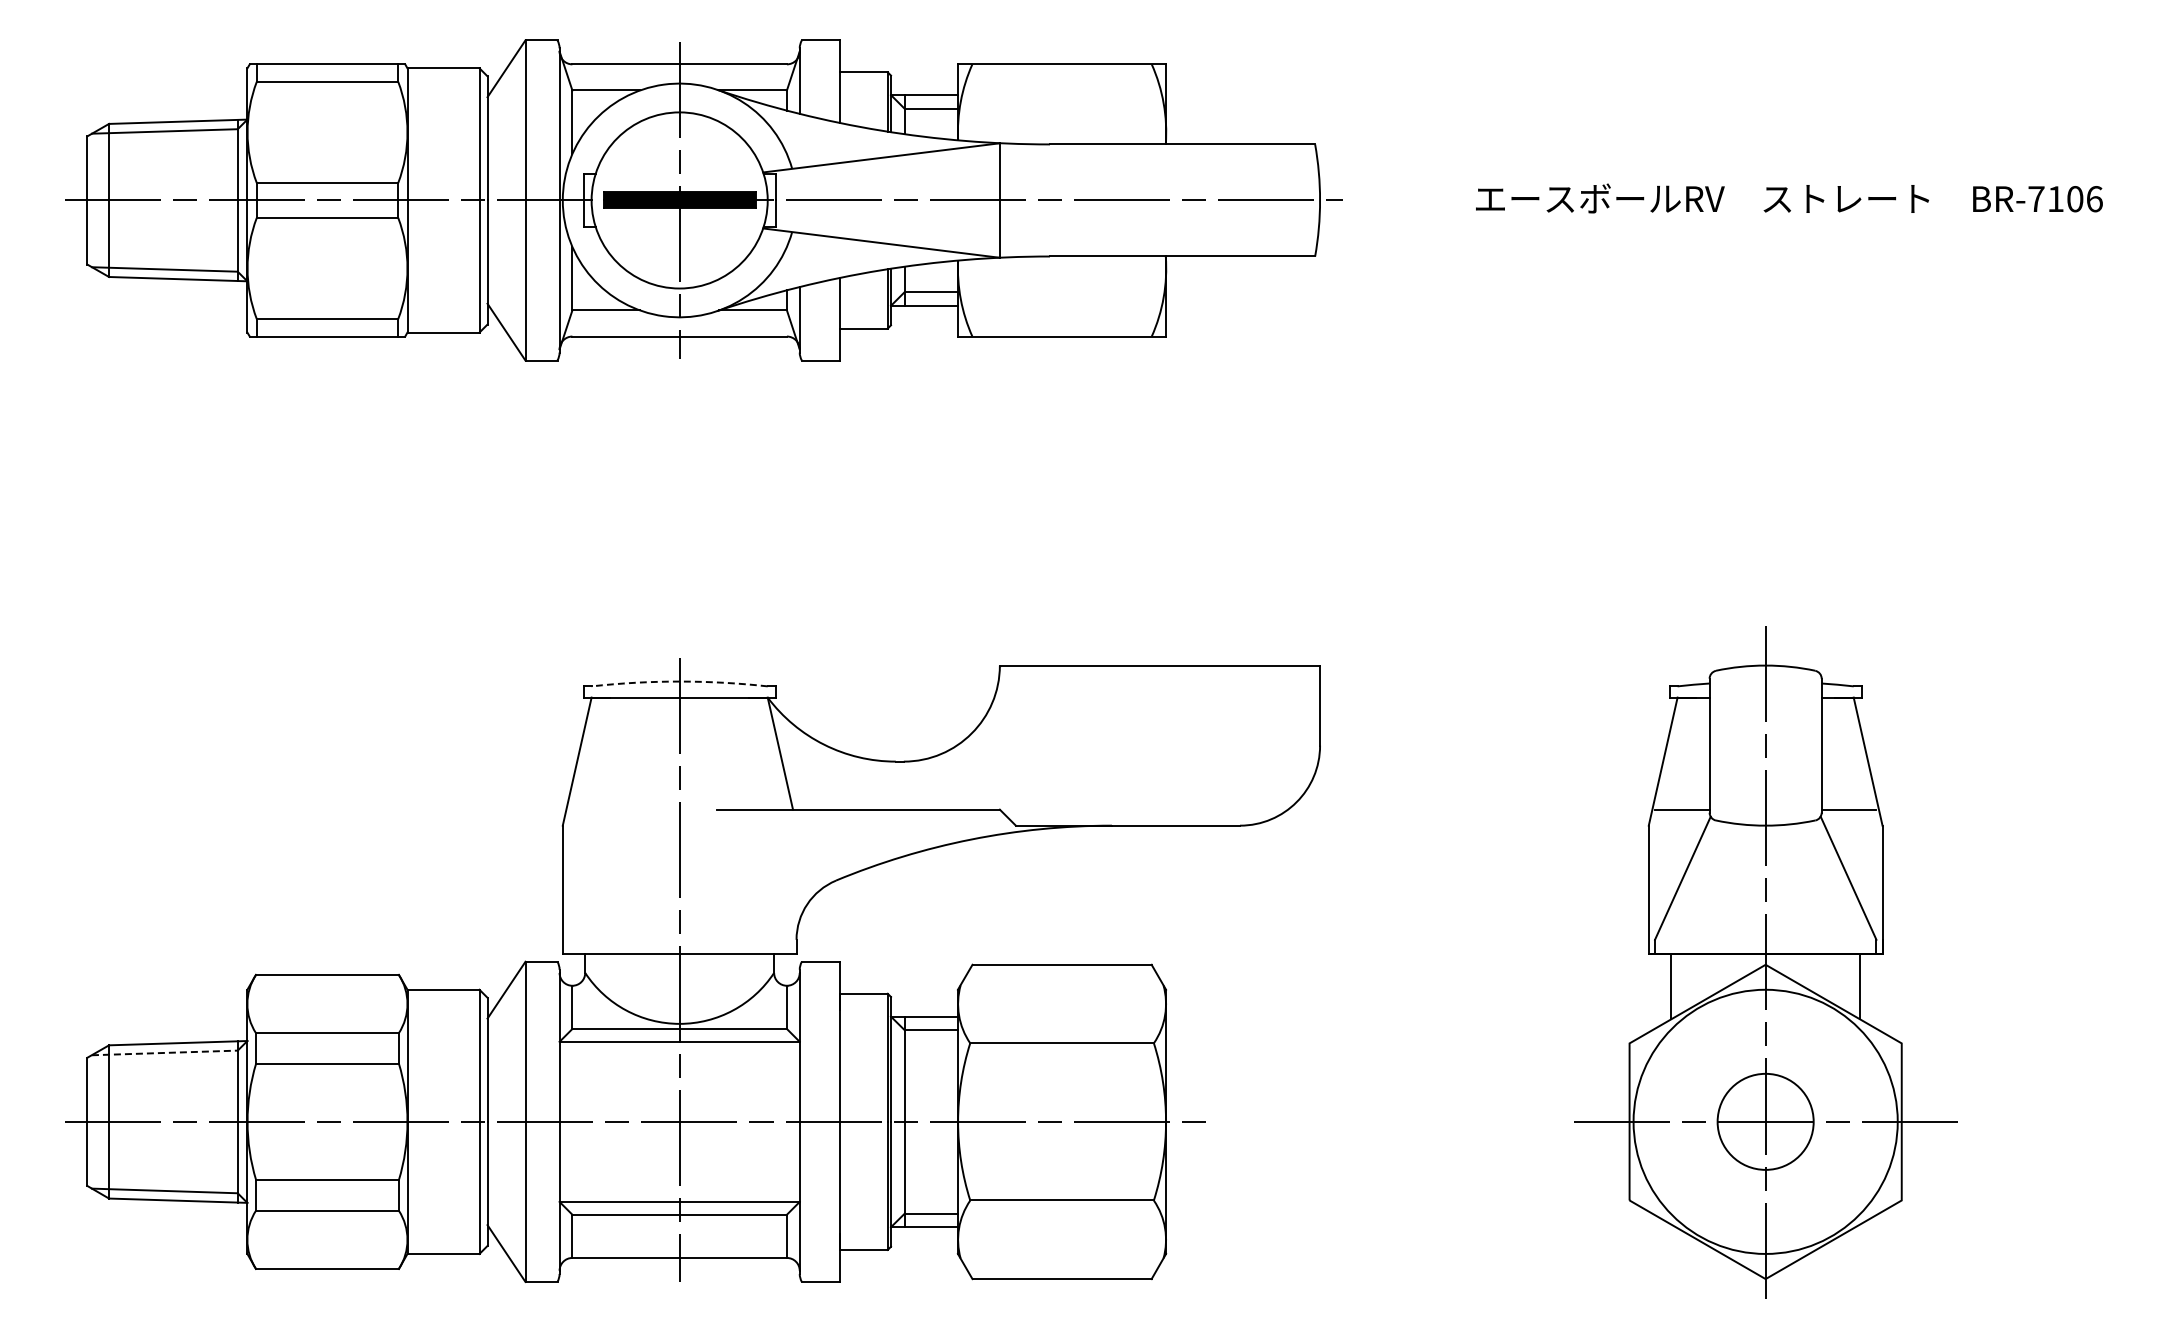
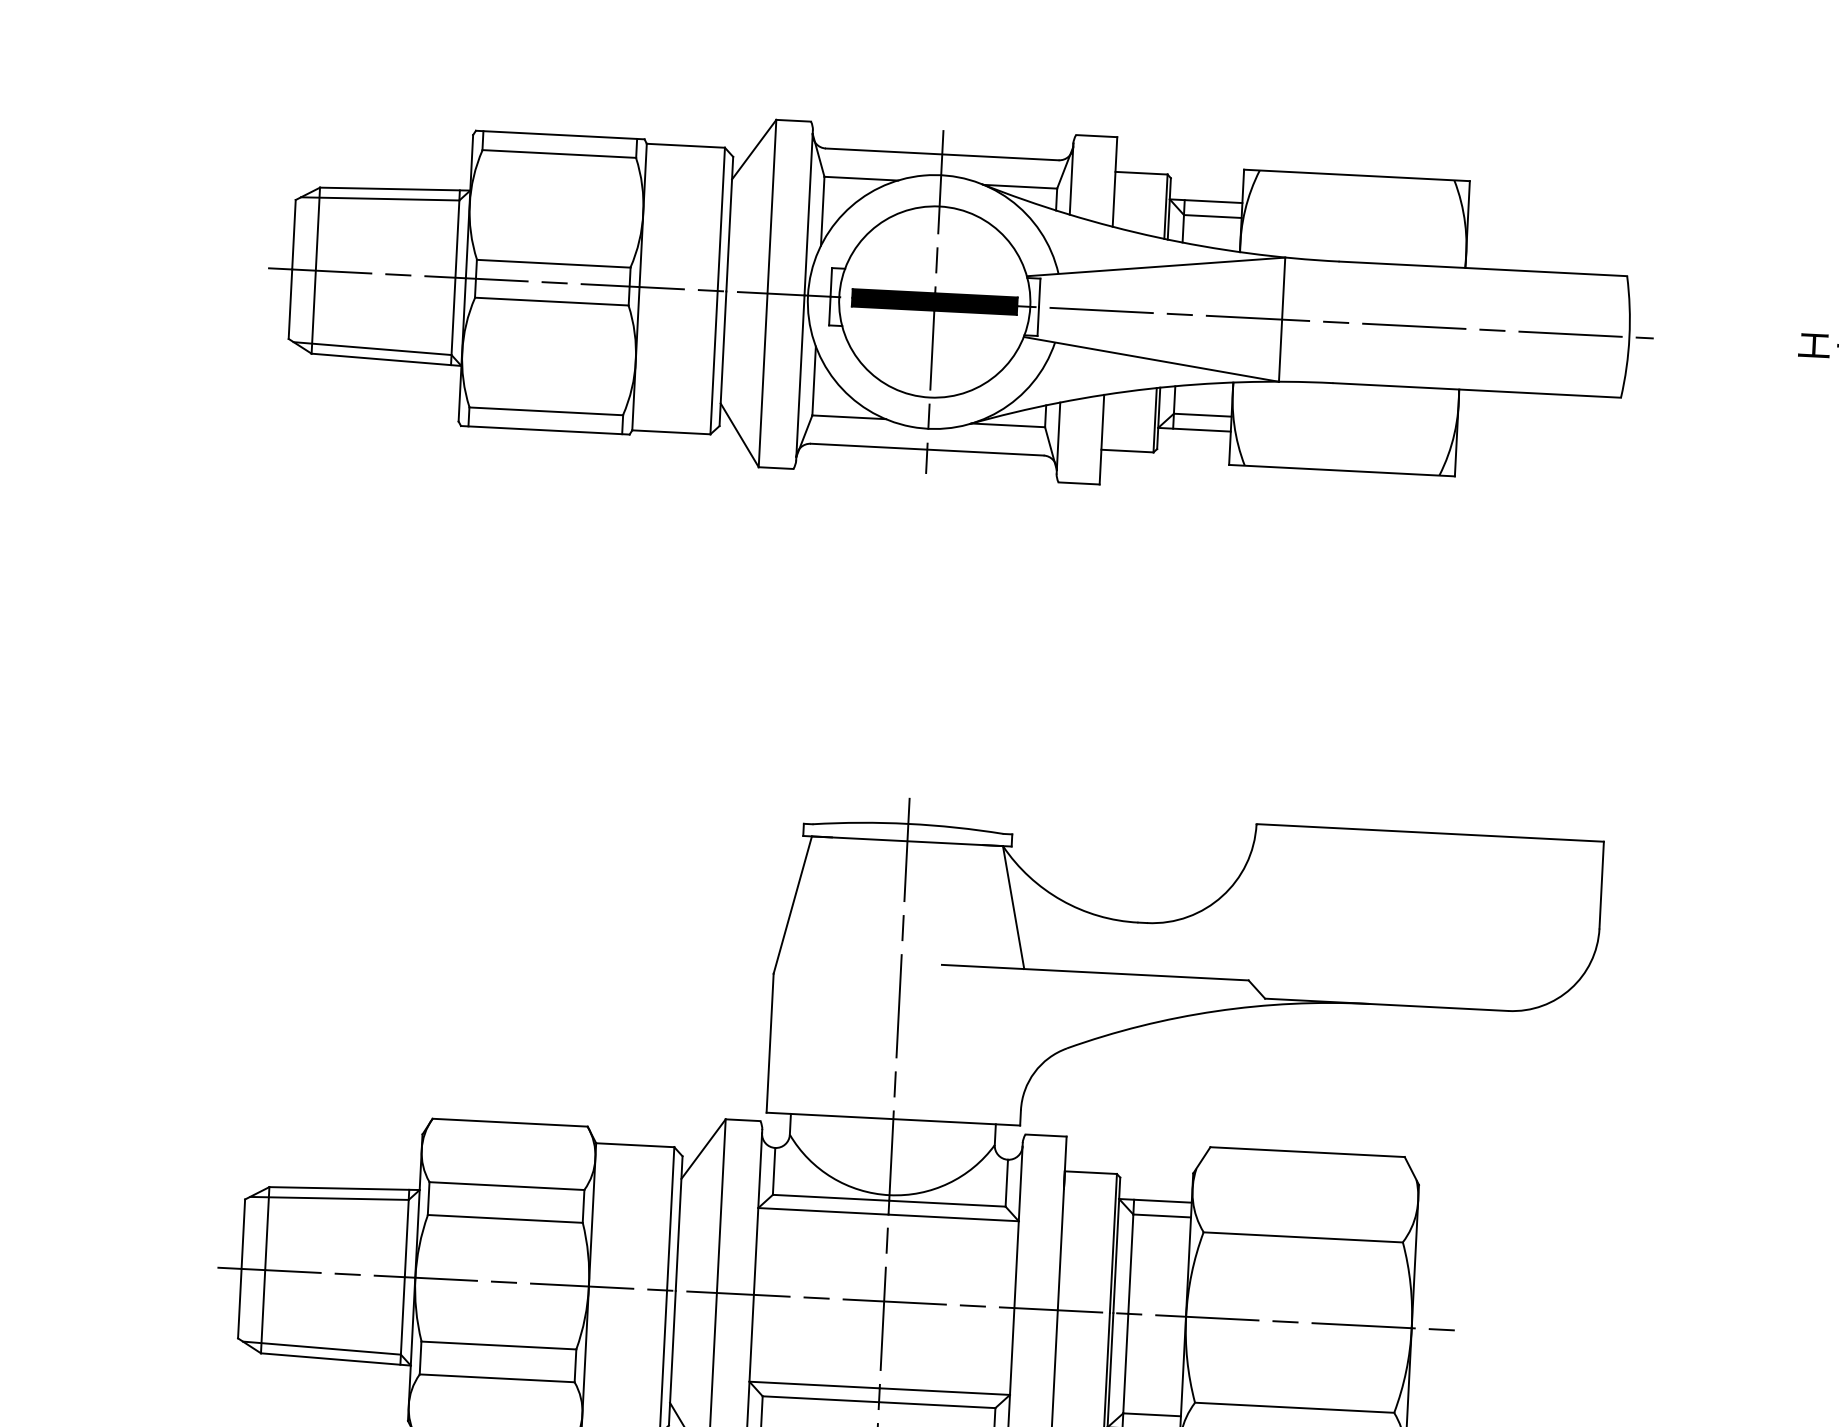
arc: (679, 681) -> (908, 823), dashed -> solid
line: (164, 1052) -> (329, 1197), dashed -> solid

